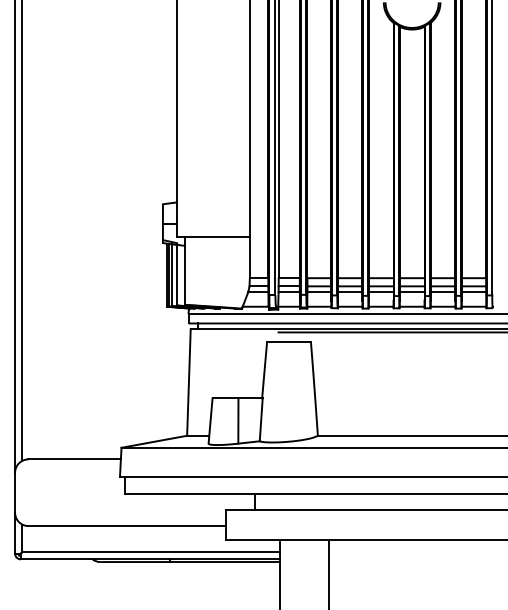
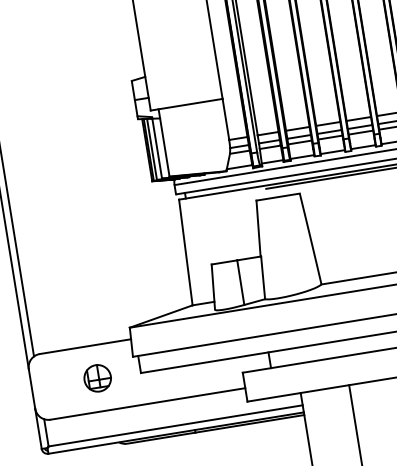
part: (81, 492) -> (97, 378), added

